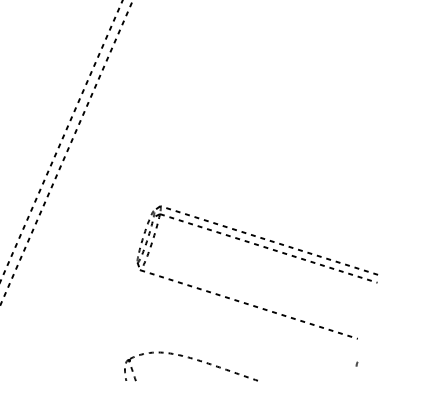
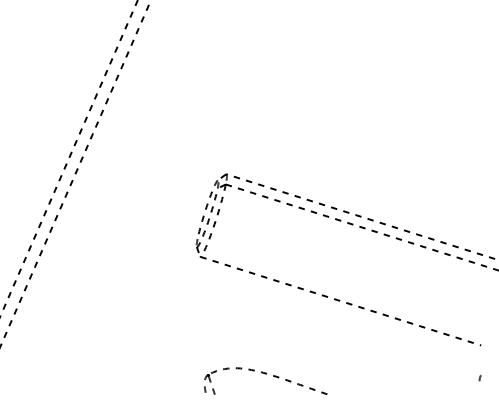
part: (190, 366) -> (265, 381), size x0.71

